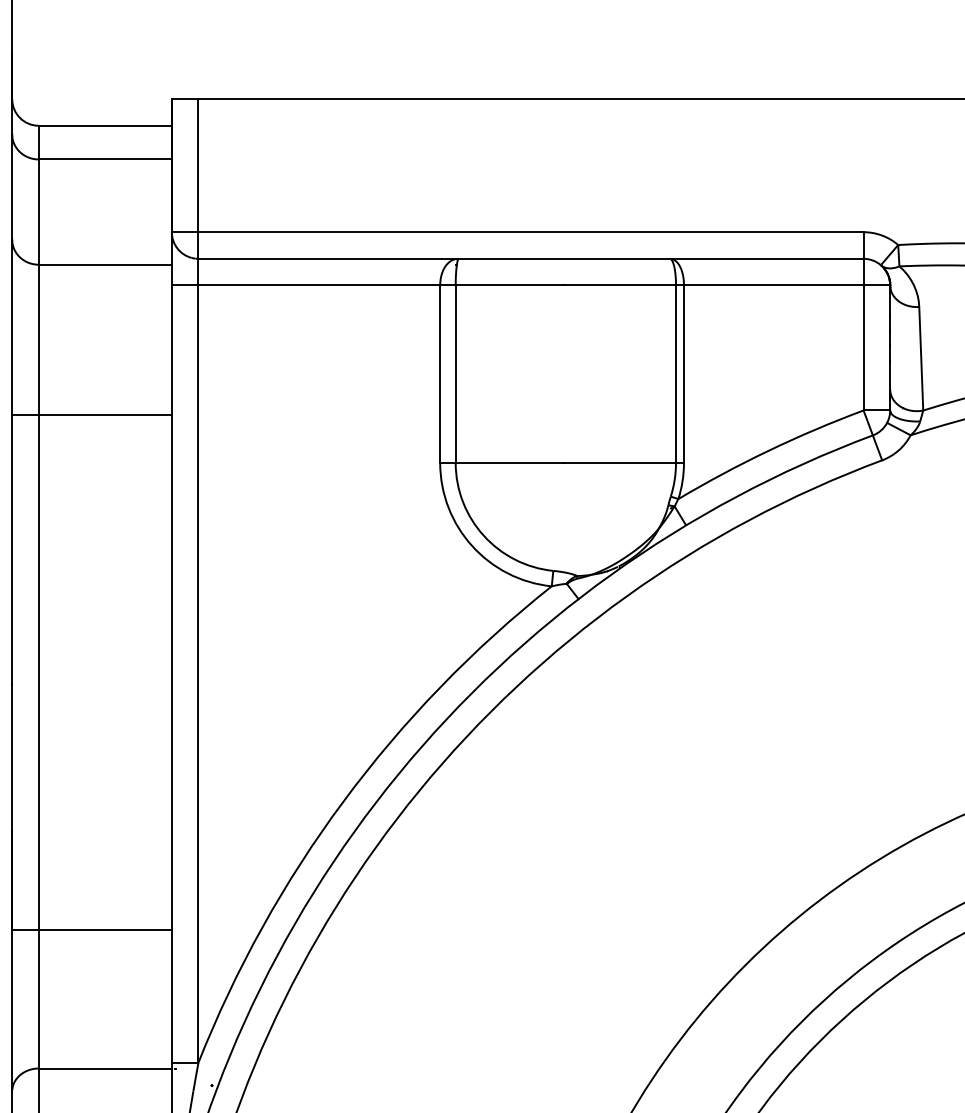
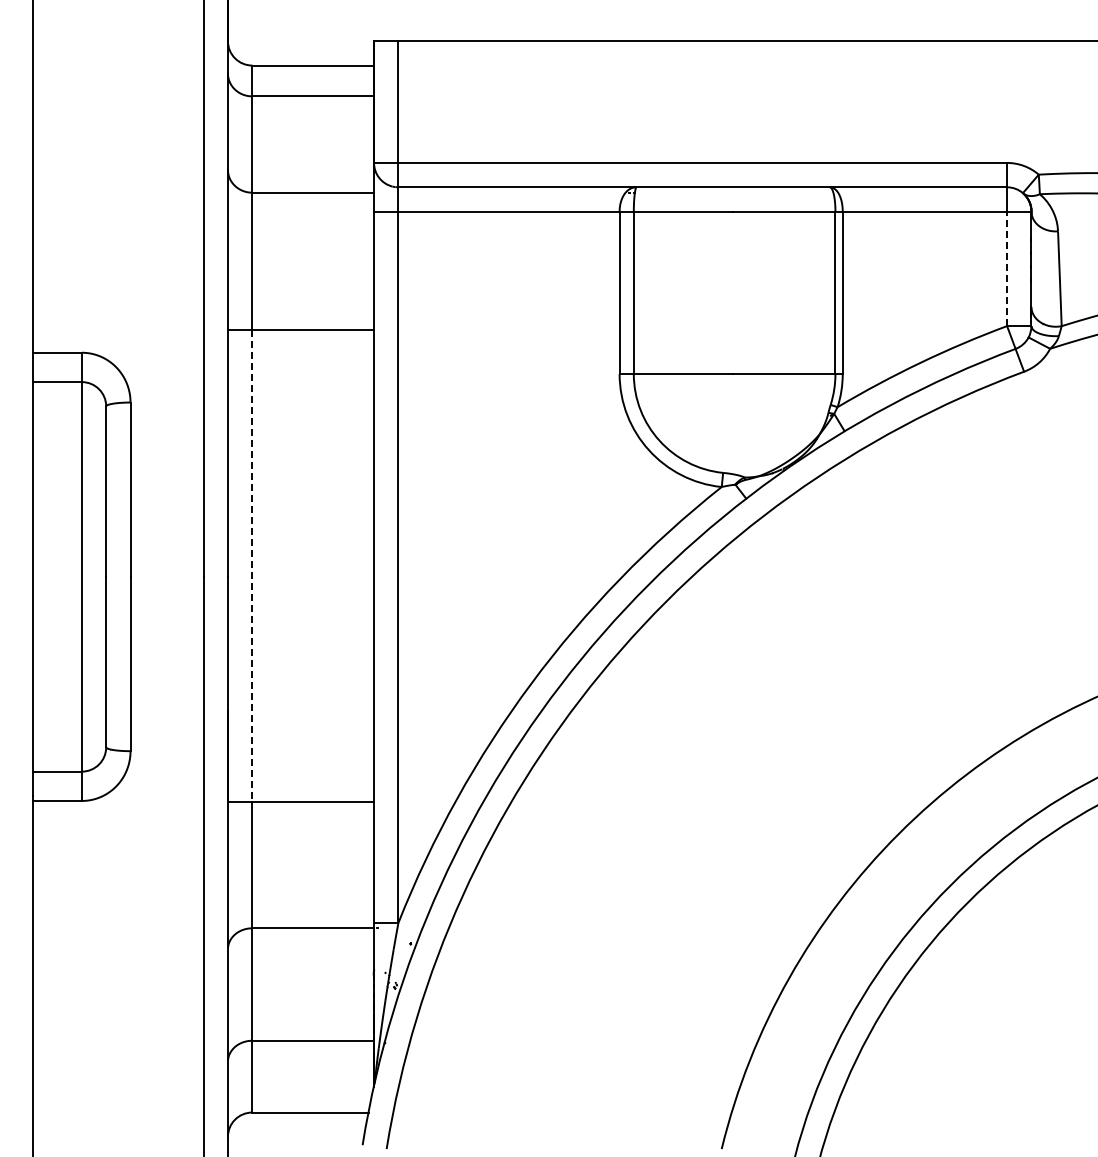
line: (864, 347) -> (1007, 268), solid -> dashed
line: (39, 672) -> (252, 565), solid -> dashed

